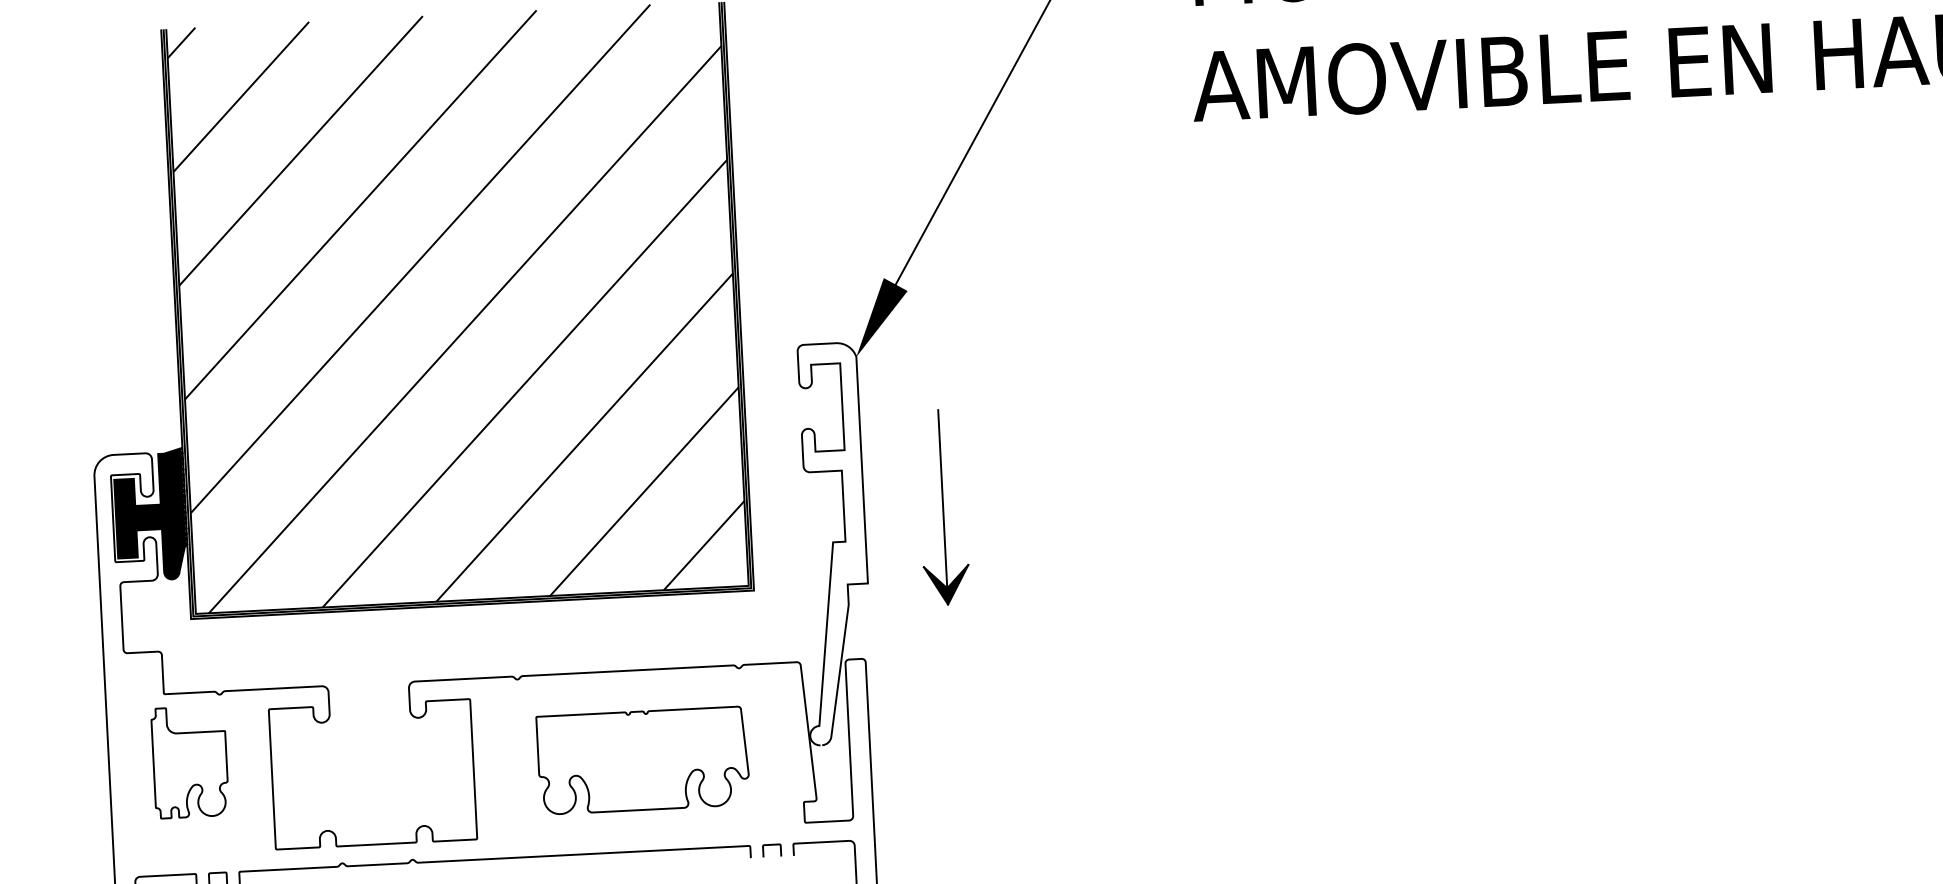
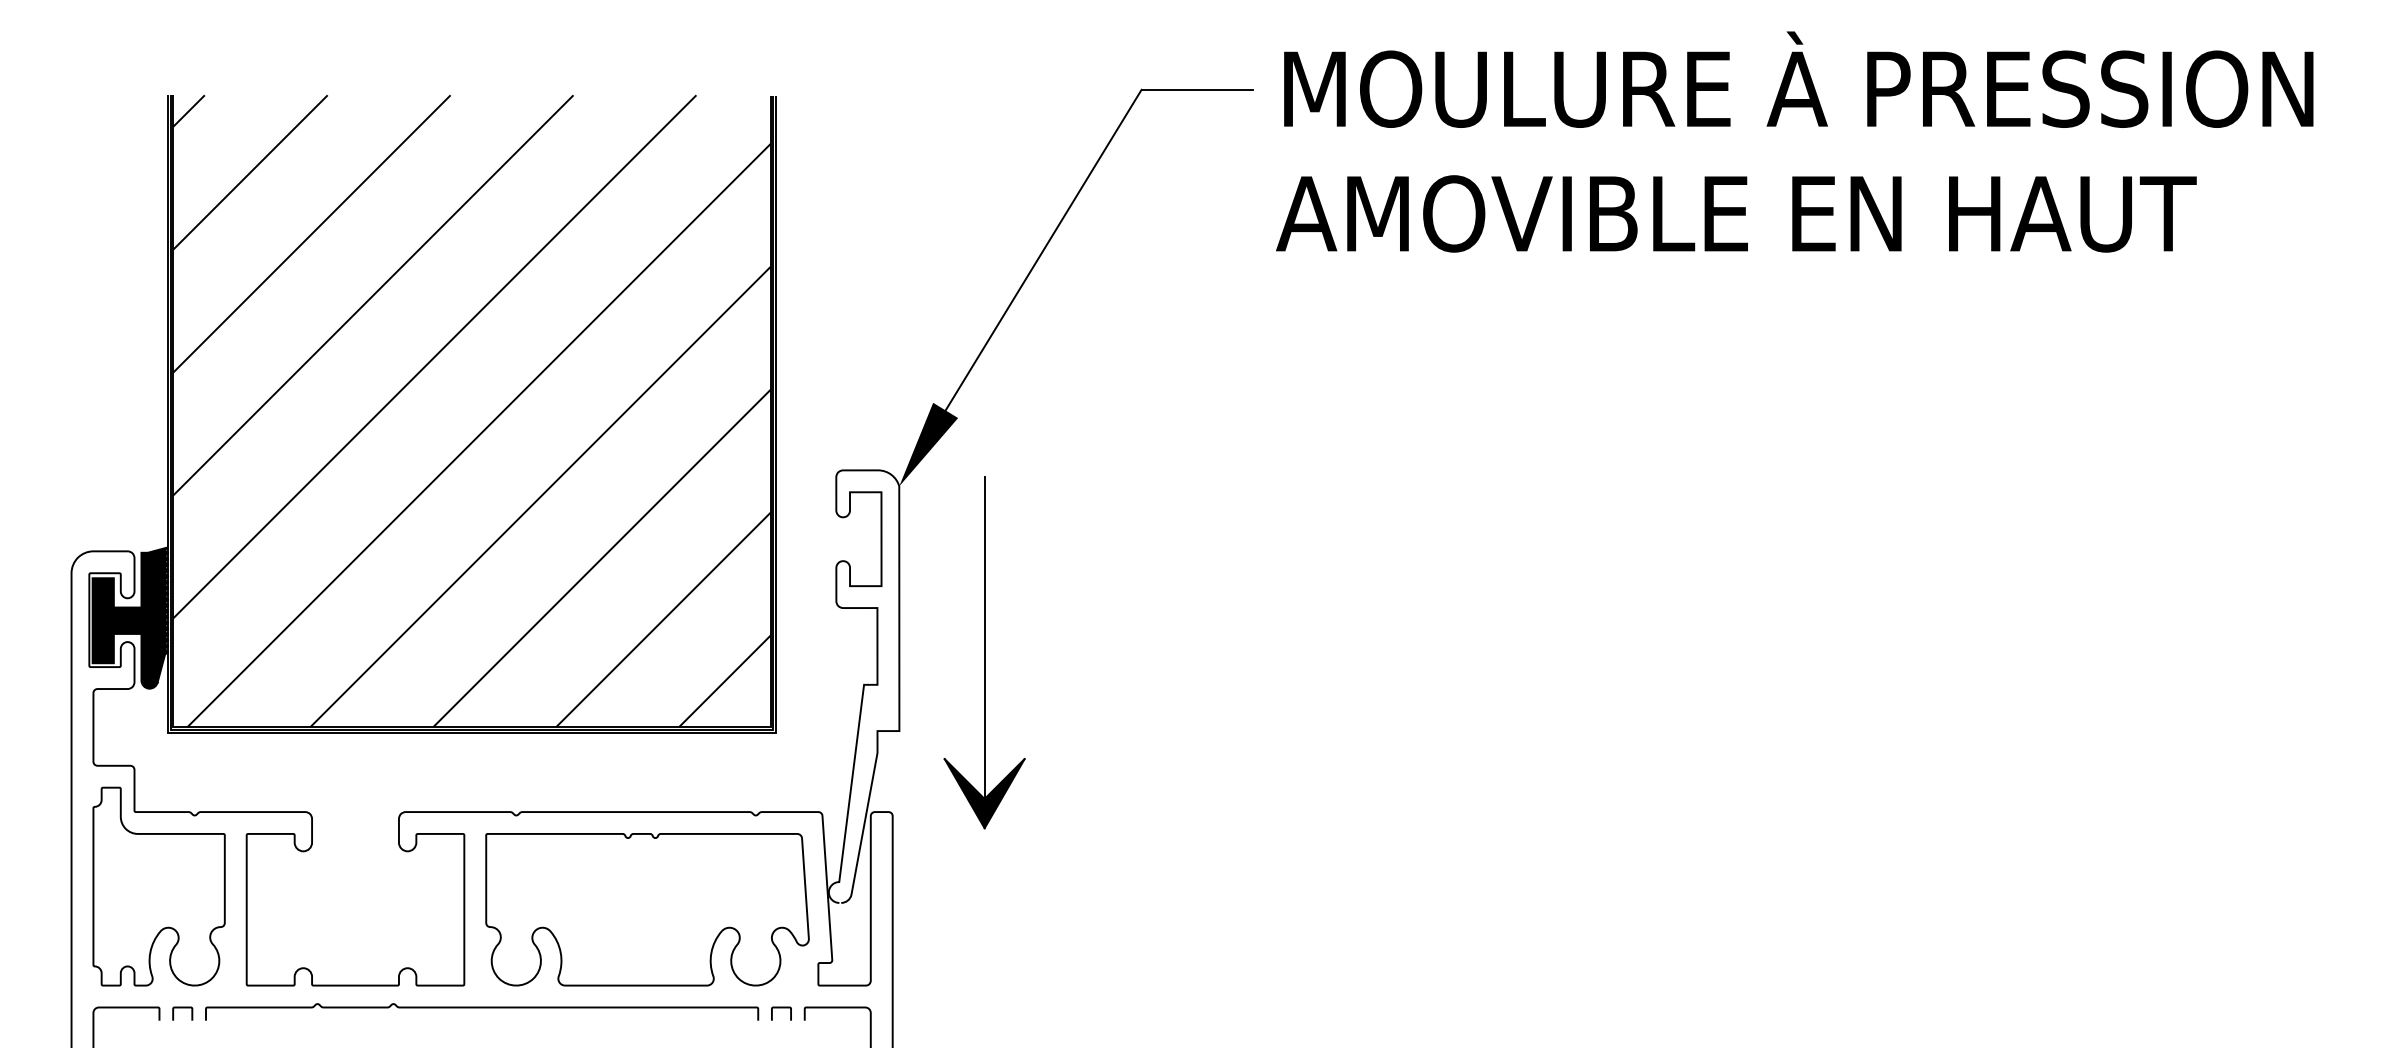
part: (943, 506) -> (984, 652), size x1.67
part: (643, 760) -> (647, 909), size x1.43
part: (189, 762) -> (158, 886), size x1.67

